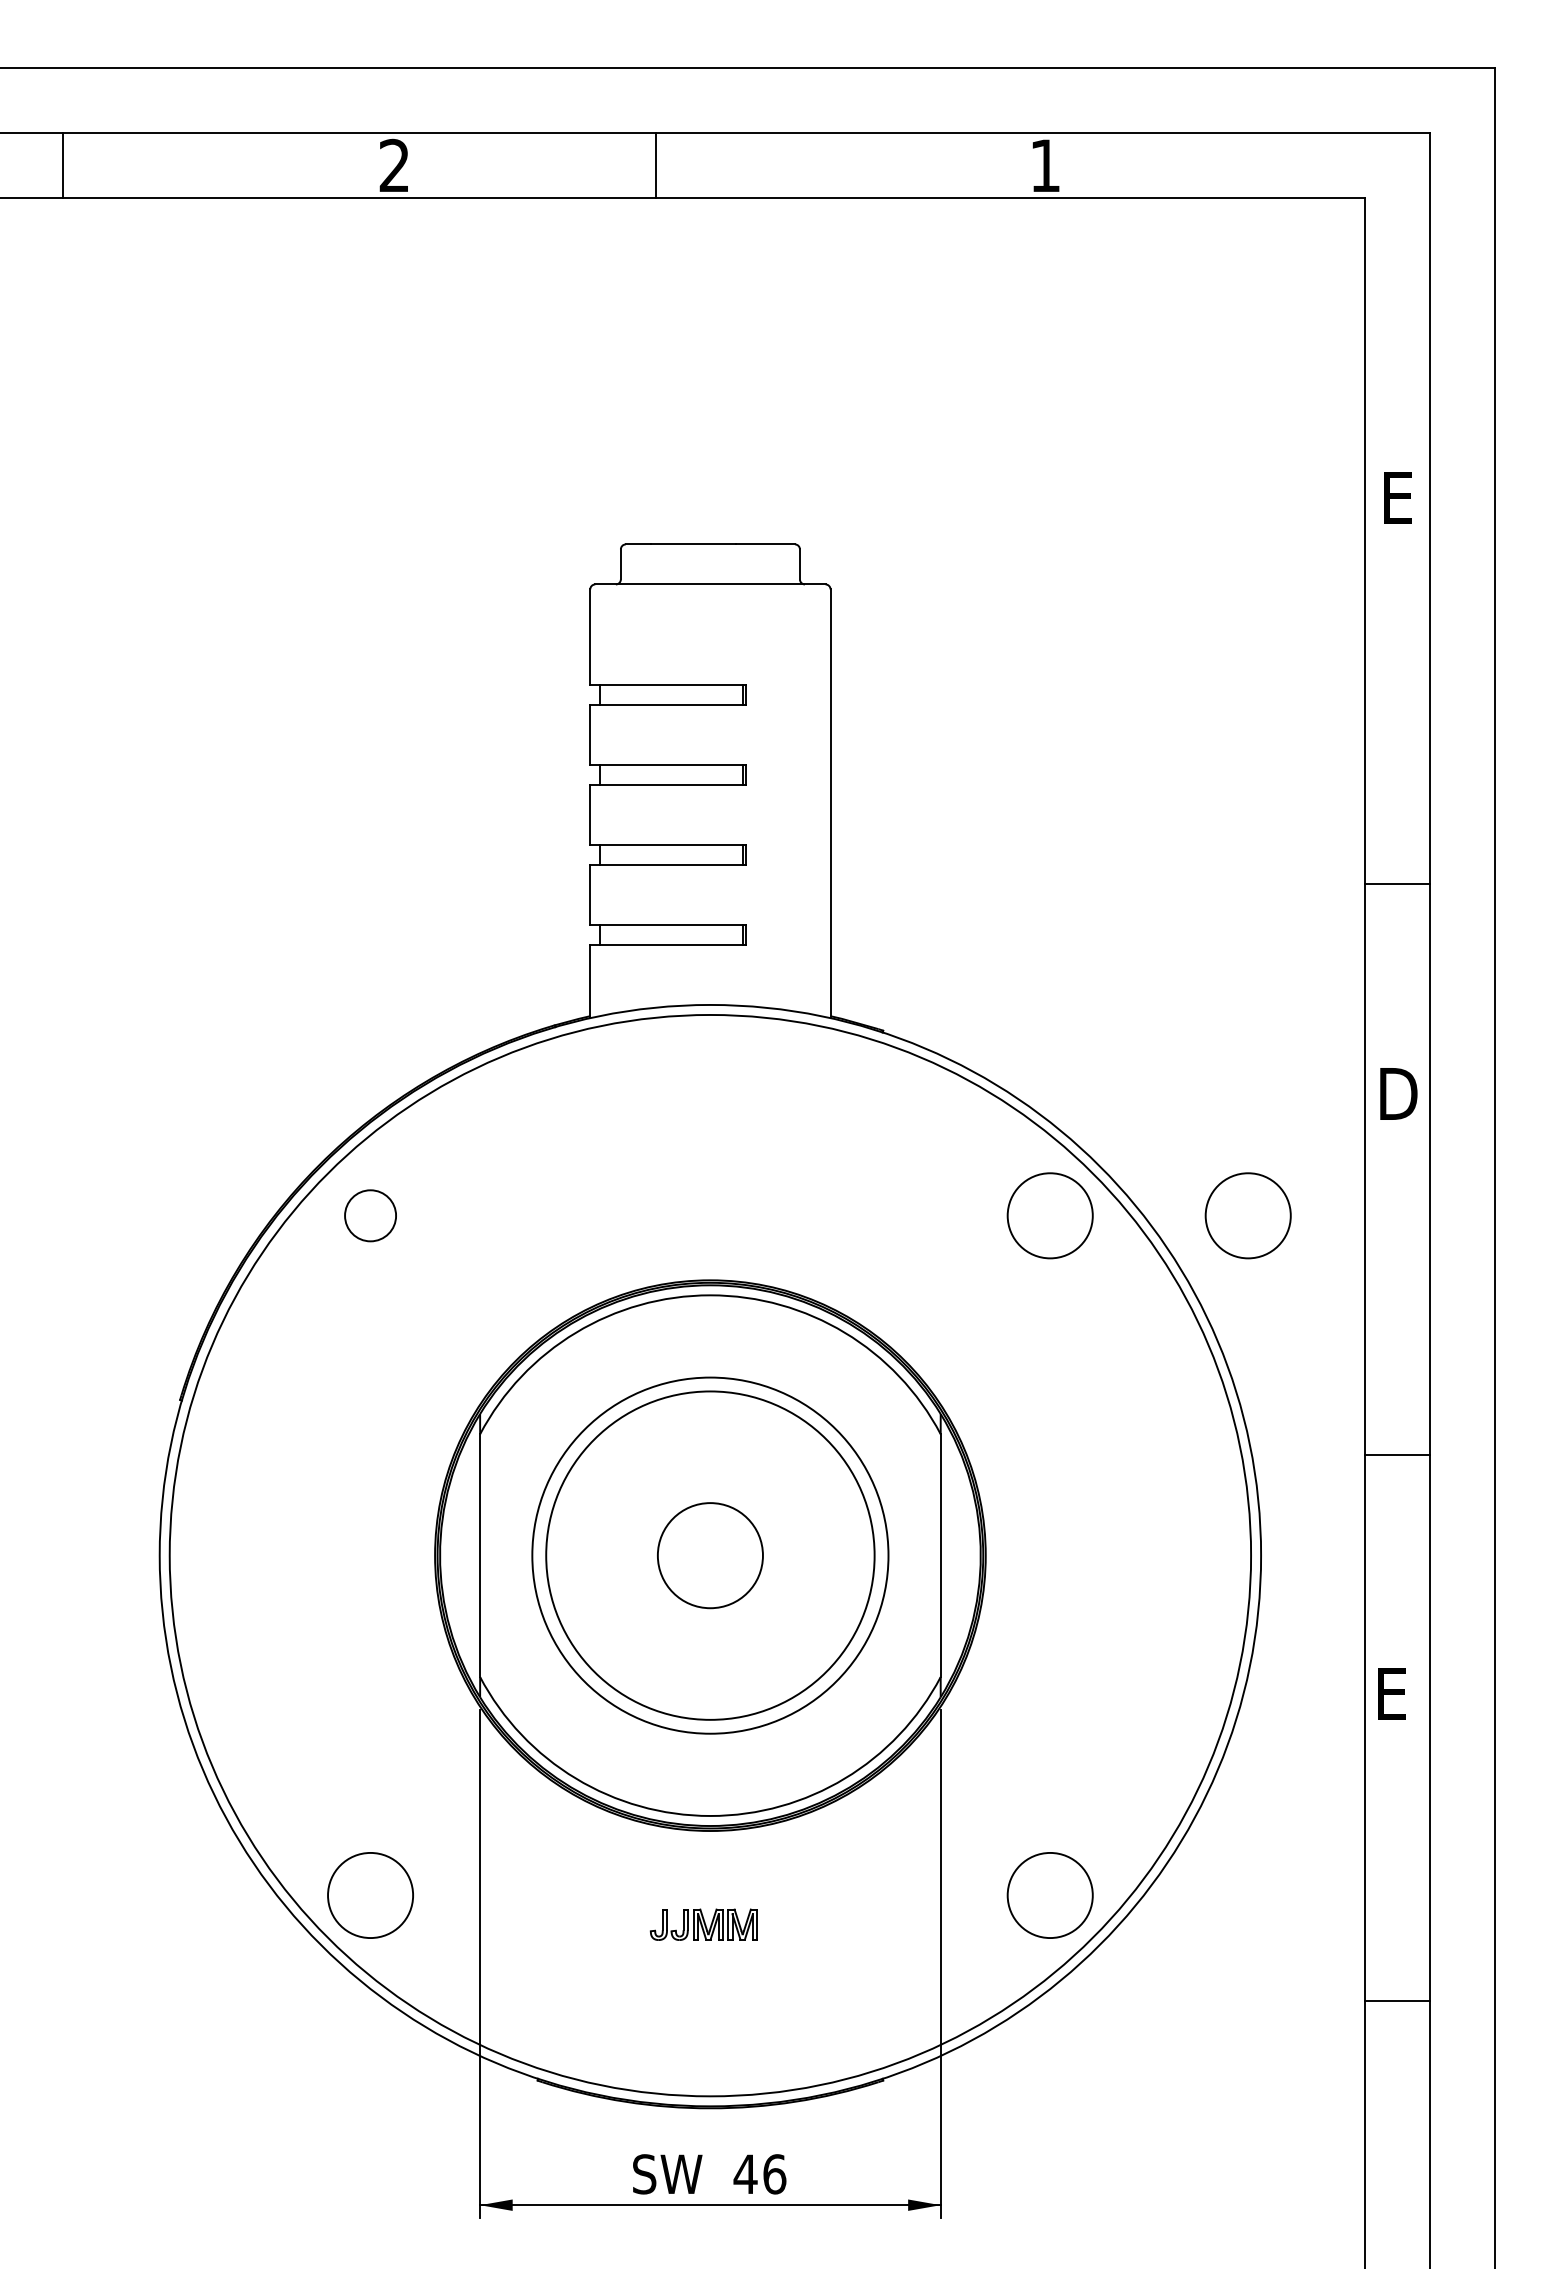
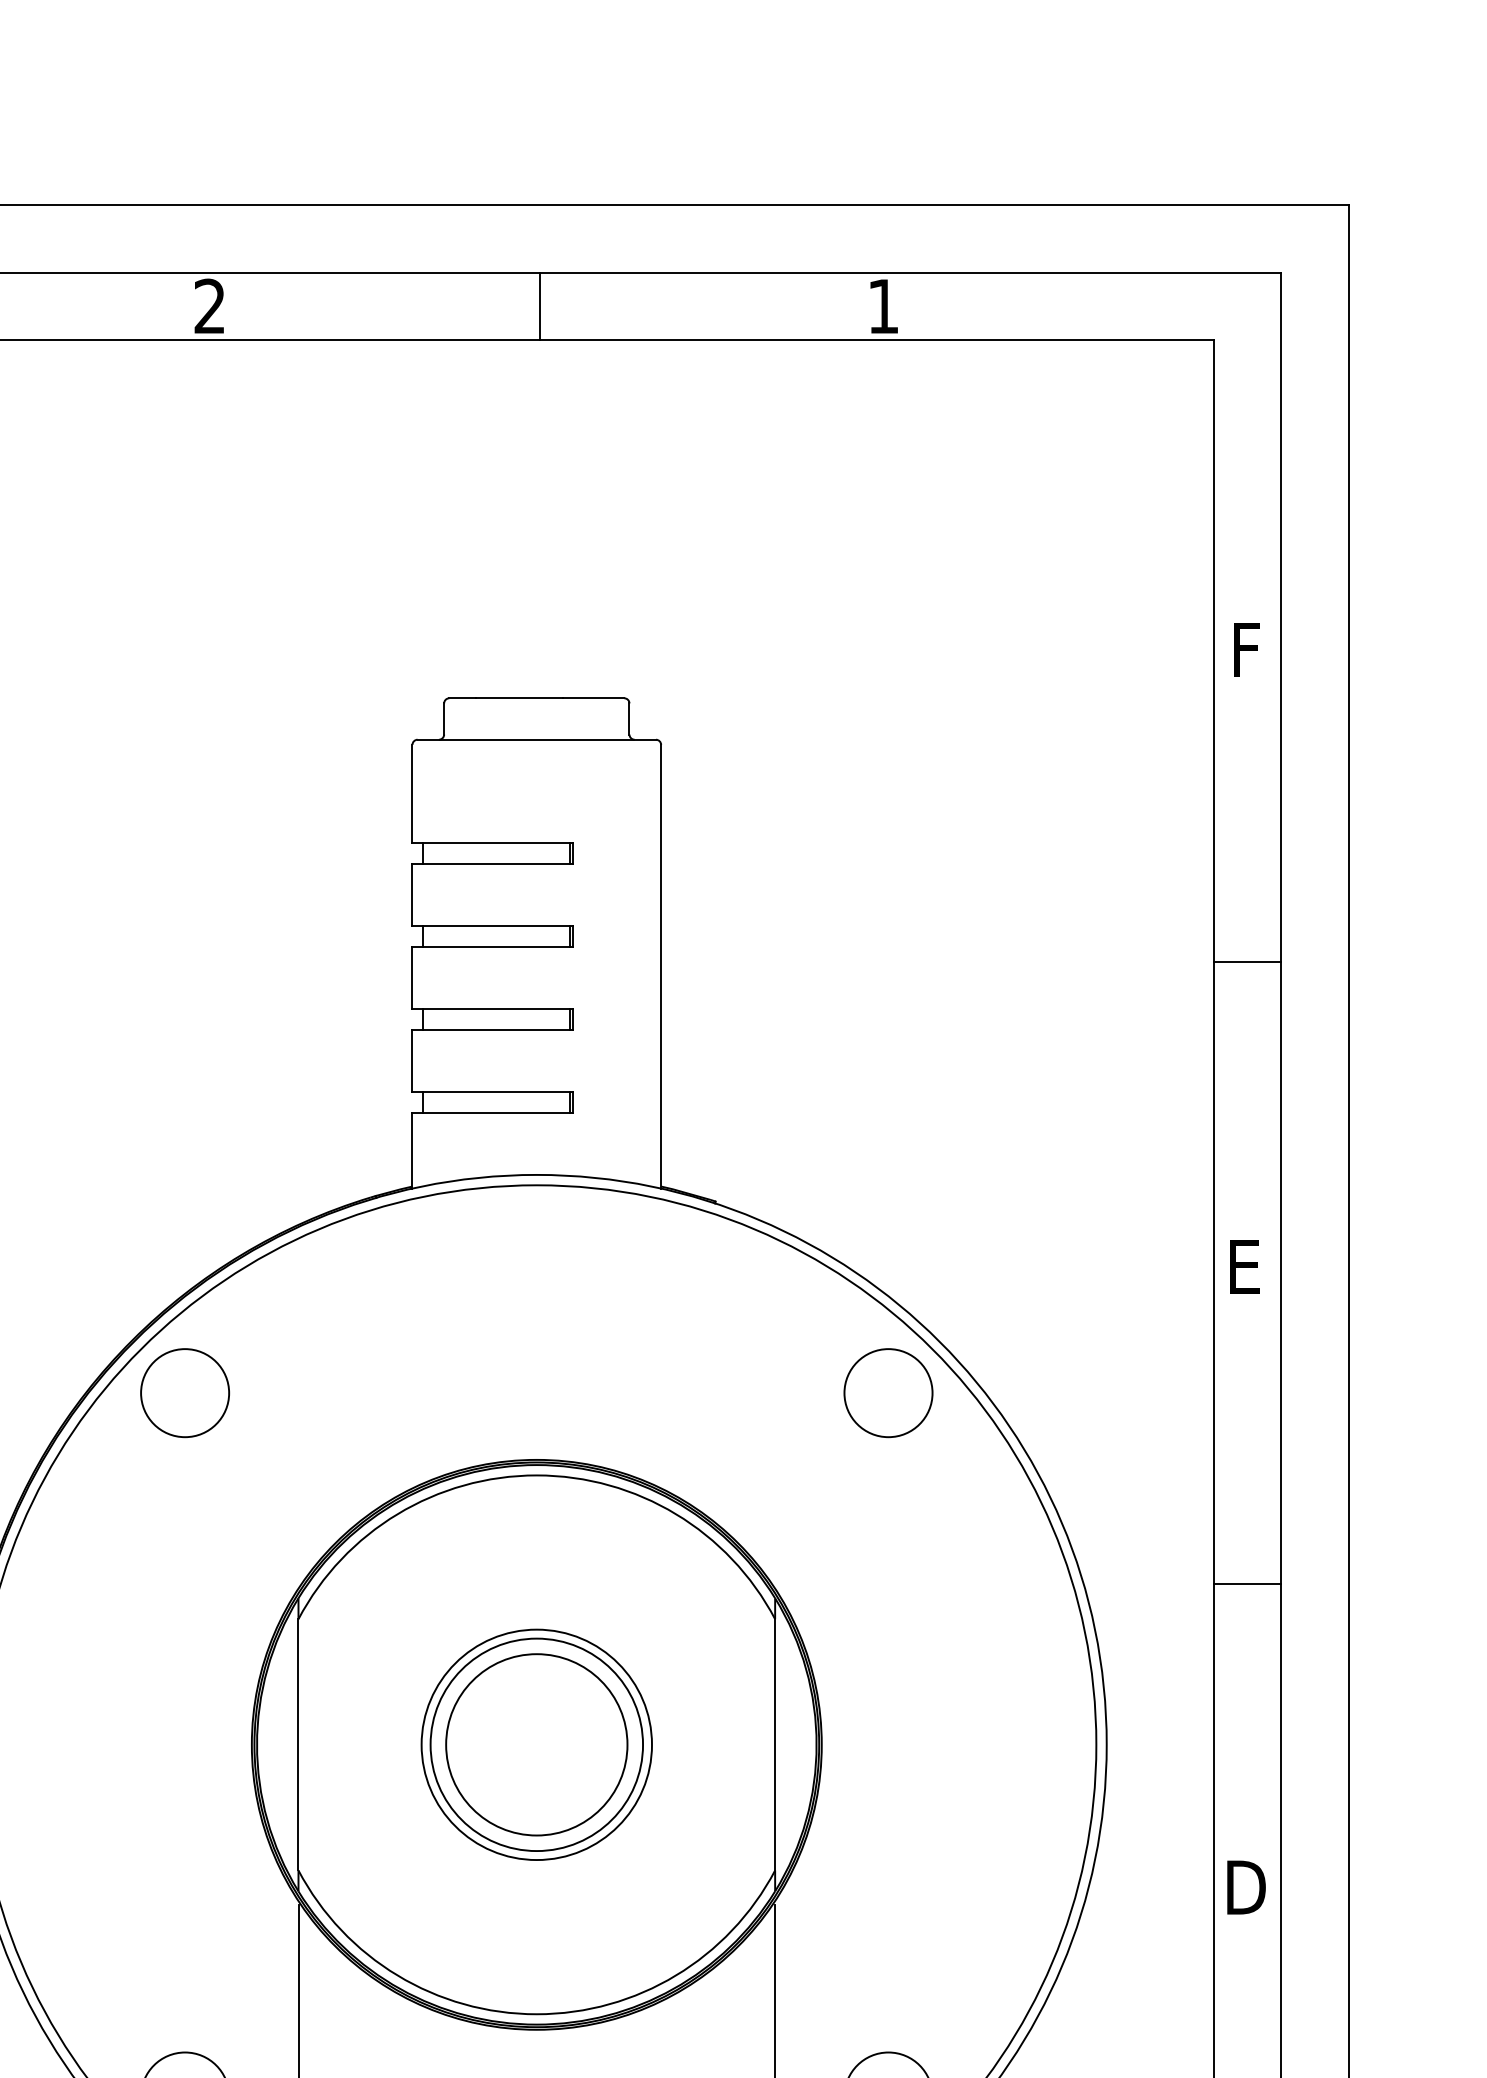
line: (655, 165) -> (540, 306), moved
text: (1400, 497) -> (1250, 649), E -> F
line: (1396, 884) -> (1246, 962), moved
text: (1398, 1093) -> (1248, 1266), D -> E
circle: (370, 1215) -> (185, 1392), size x1.67
circle: (1247, 1215) -> (1092, 1392), removed
line: (1396, 1455) -> (1246, 1584), moved
circle: (710, 1555) -> (536, 1744), size x0.62
circle: (710, 1555) -> (536, 1744), size x0.62
circle: (710, 1555) -> (536, 1744), size x1.67
text: (1395, 1693) -> (1245, 1887), E -> D

